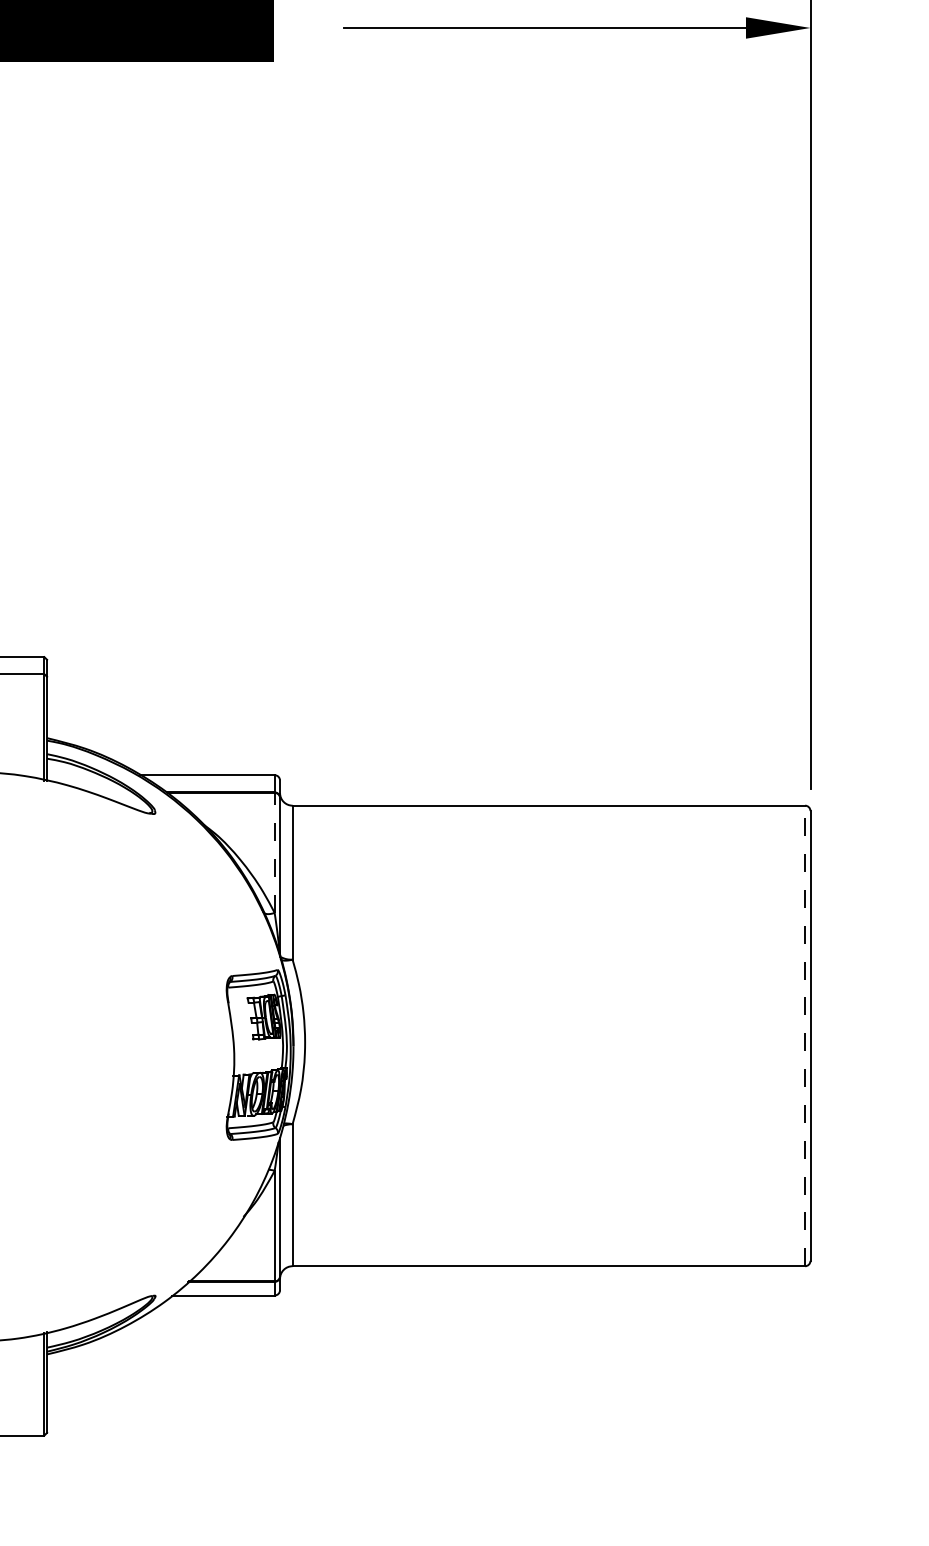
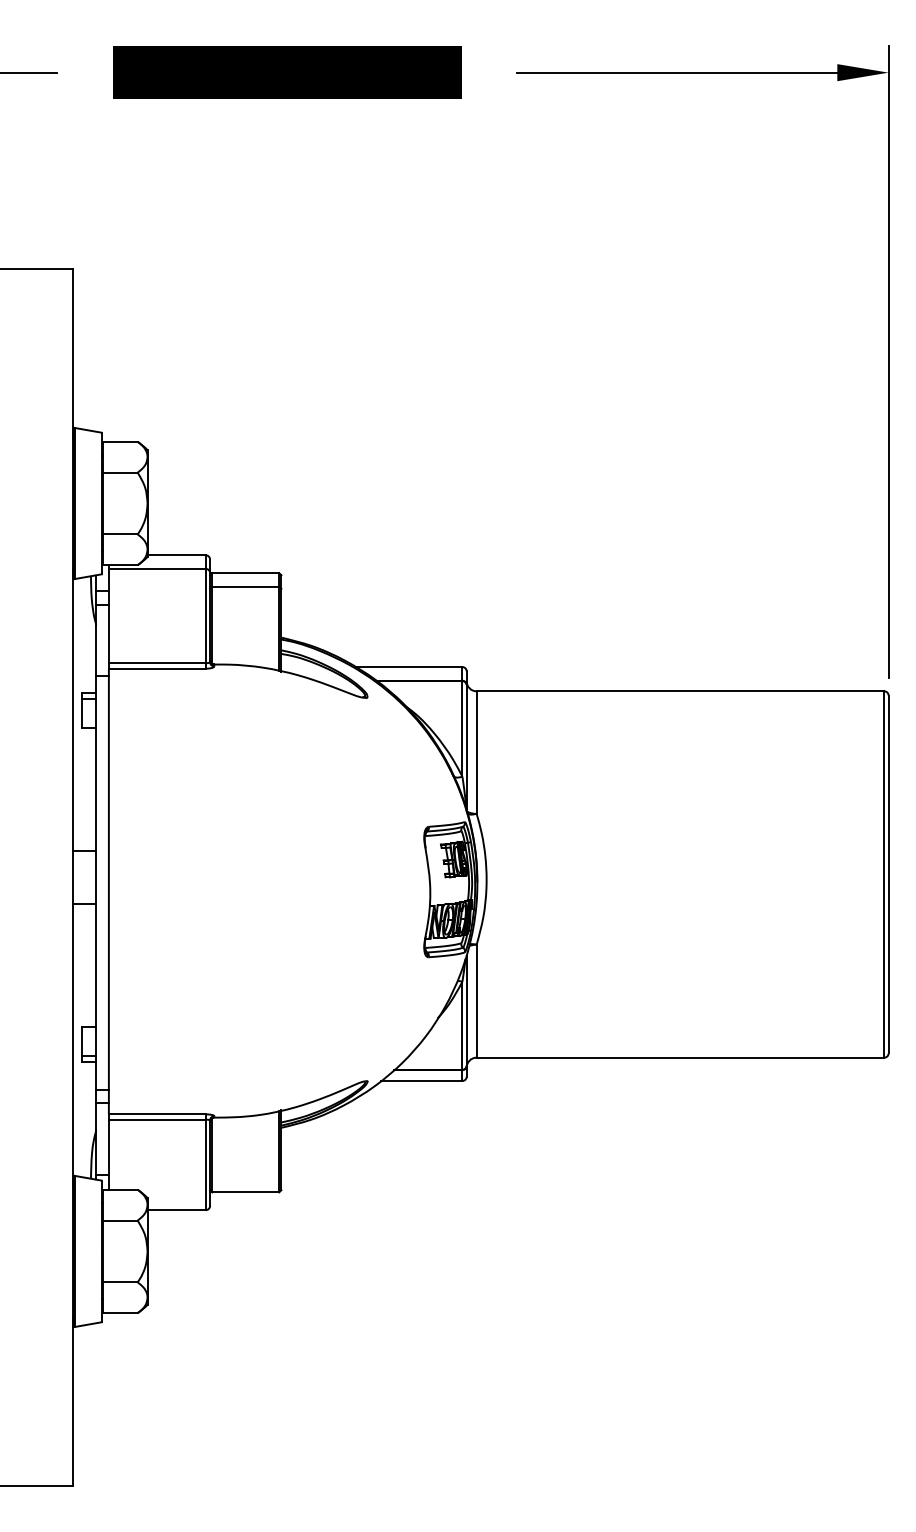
line: (274, 852) -> (462, 728), dashed -> solid
line: (805, 1035) -> (884, 874), dashed -> solid

